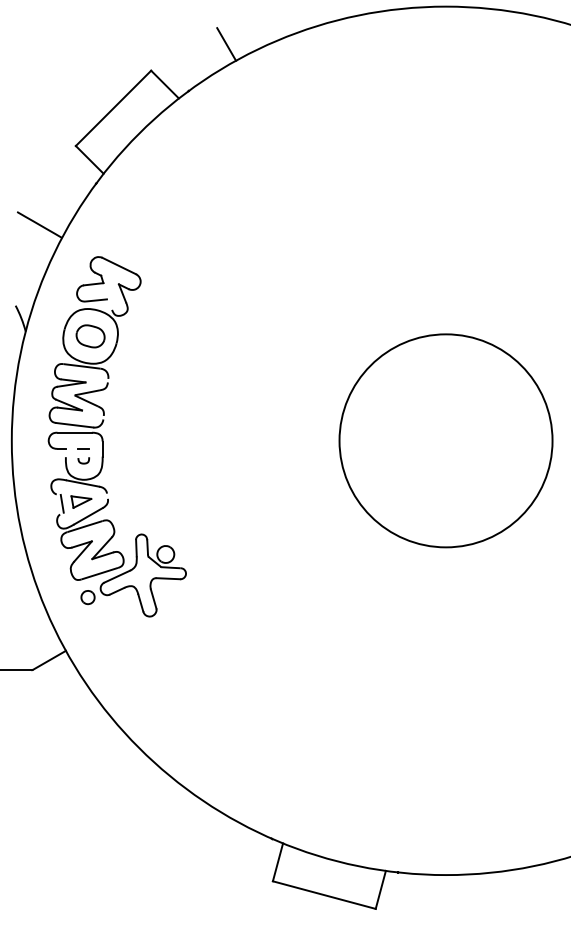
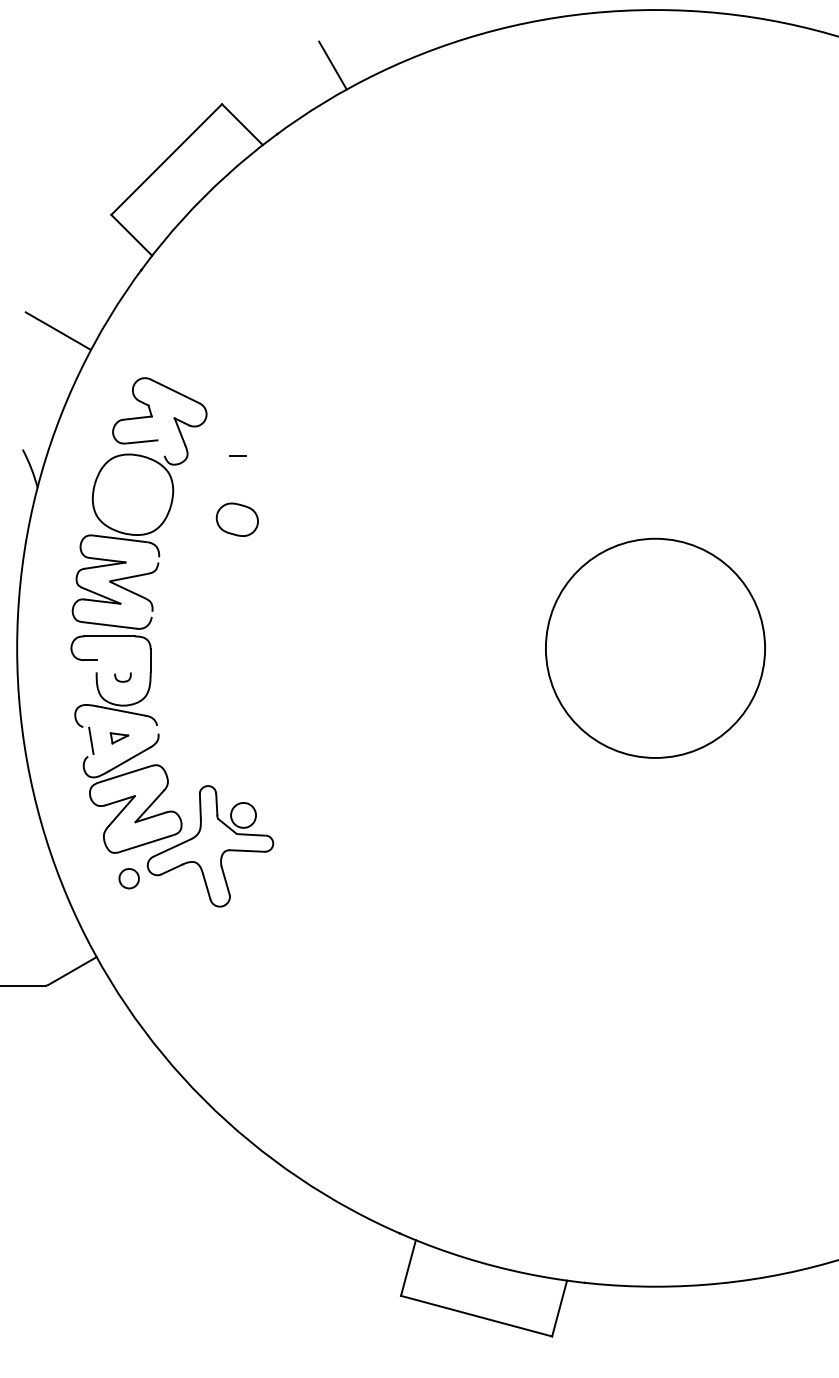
part: (90, 336) -> (237, 519), moved
circle: (445, 440) -> (654, 647), size x0.7
line: (83, 448) -> (237, 455), moved
part: (81, 501) -> (119, 737), size x0.6

